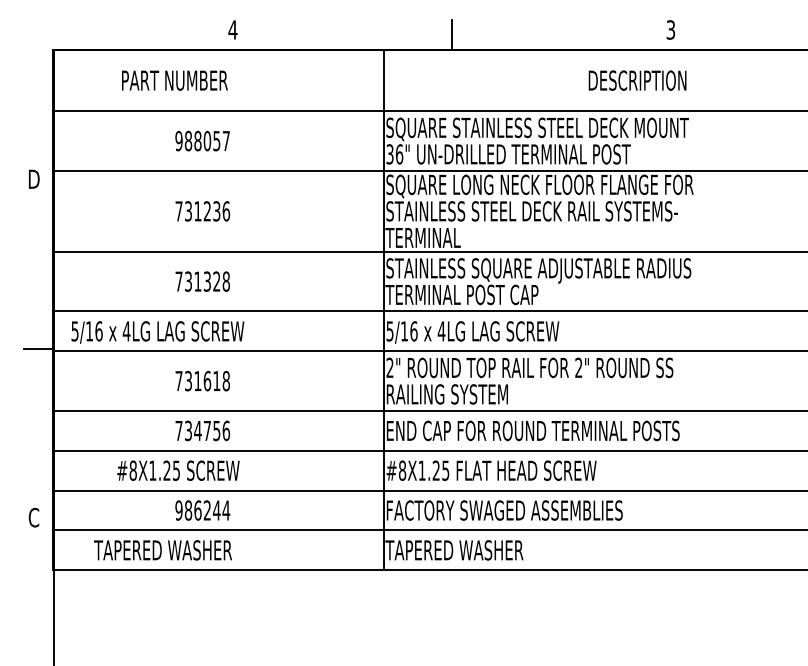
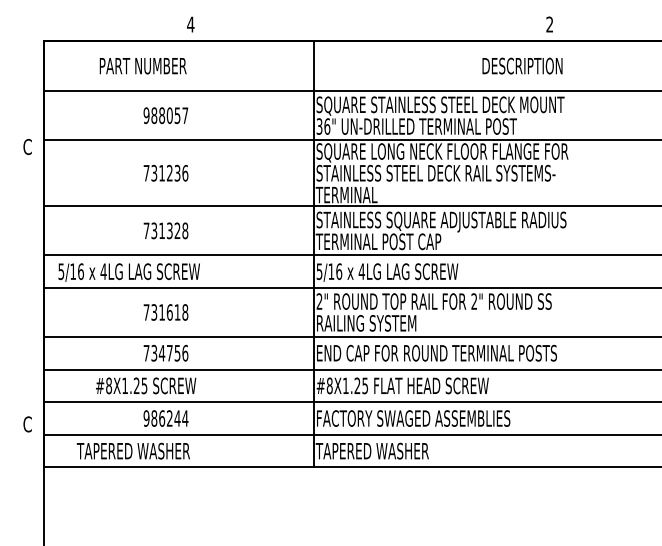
text: (670, 29) -> (549, 24), 3 -> 2
line: (452, 35) -> (370, 29), removed
text: (33, 179) -> (27, 147), D -> C
line: (39, 348) -> (32, 285), removed

